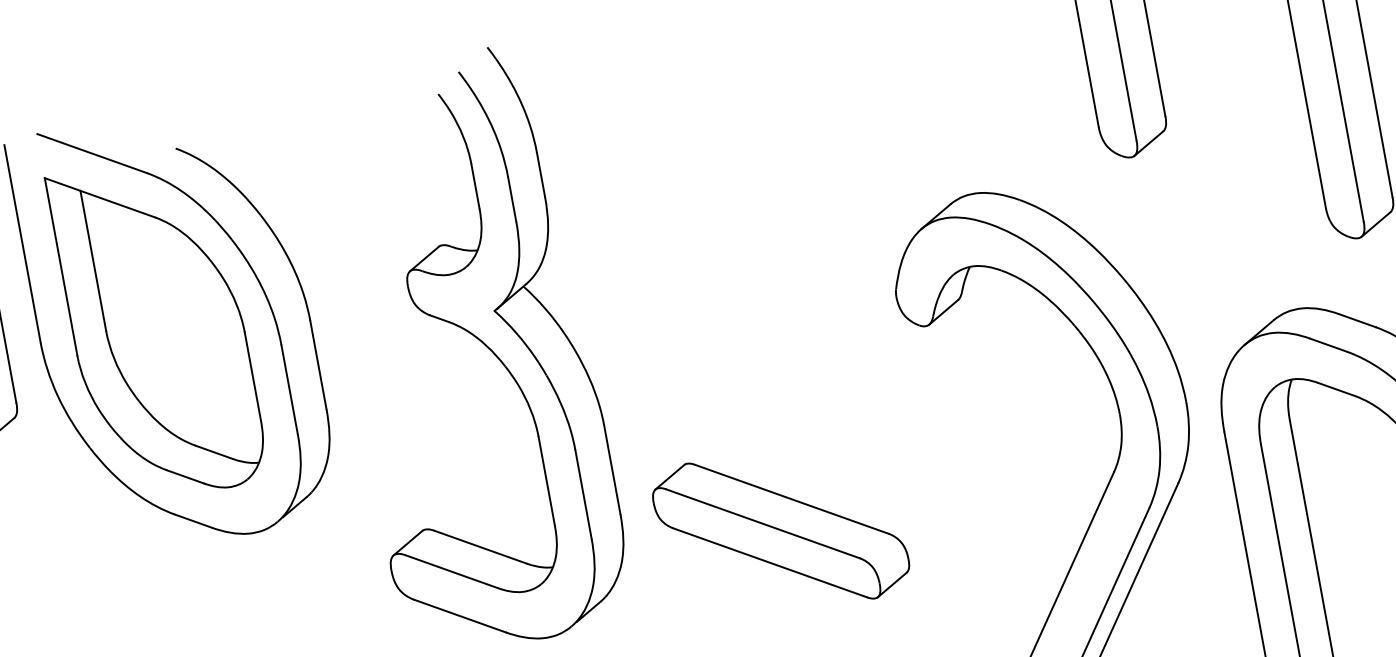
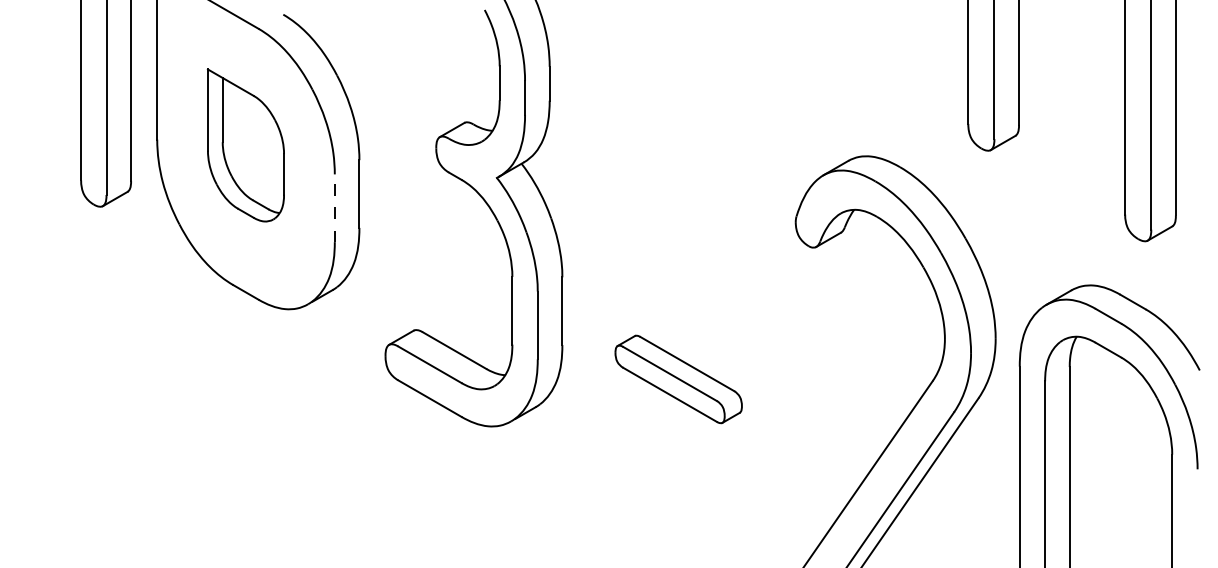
part: (157, 328) -> (245, 145), size x0.6
line: (289, 390) -> (334, 208), solid -> dashed
part: (780, 531) -> (678, 379), size x0.7

